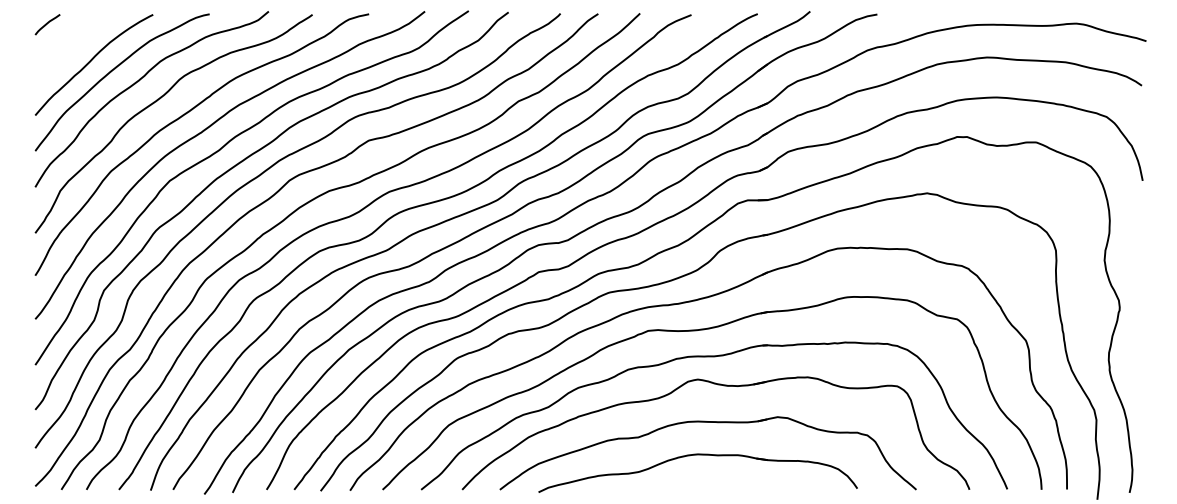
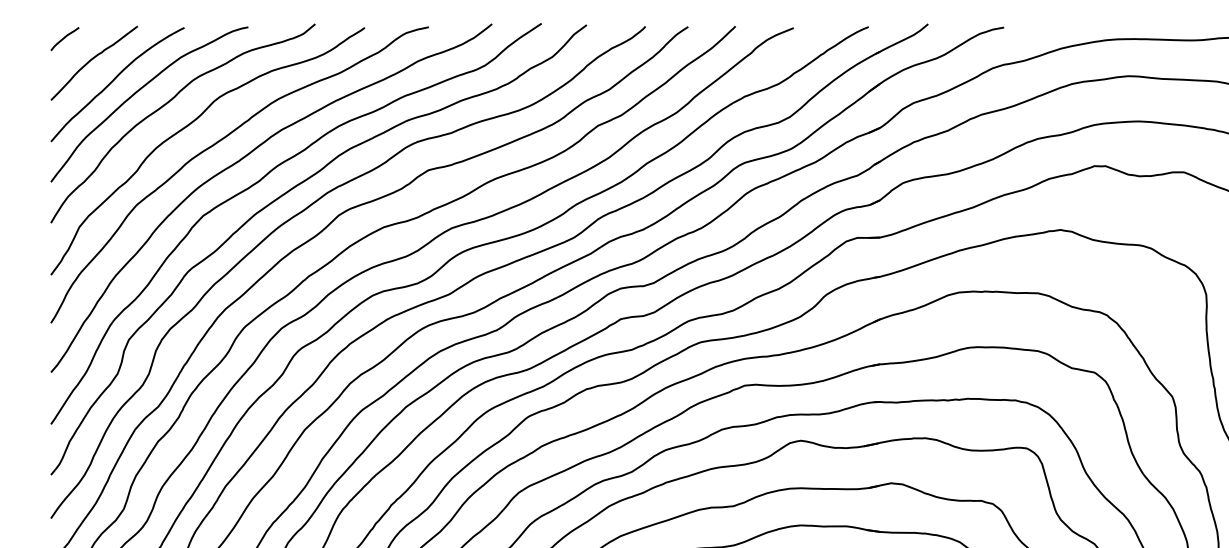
curve: (71, 43) -> (91, 60), added

